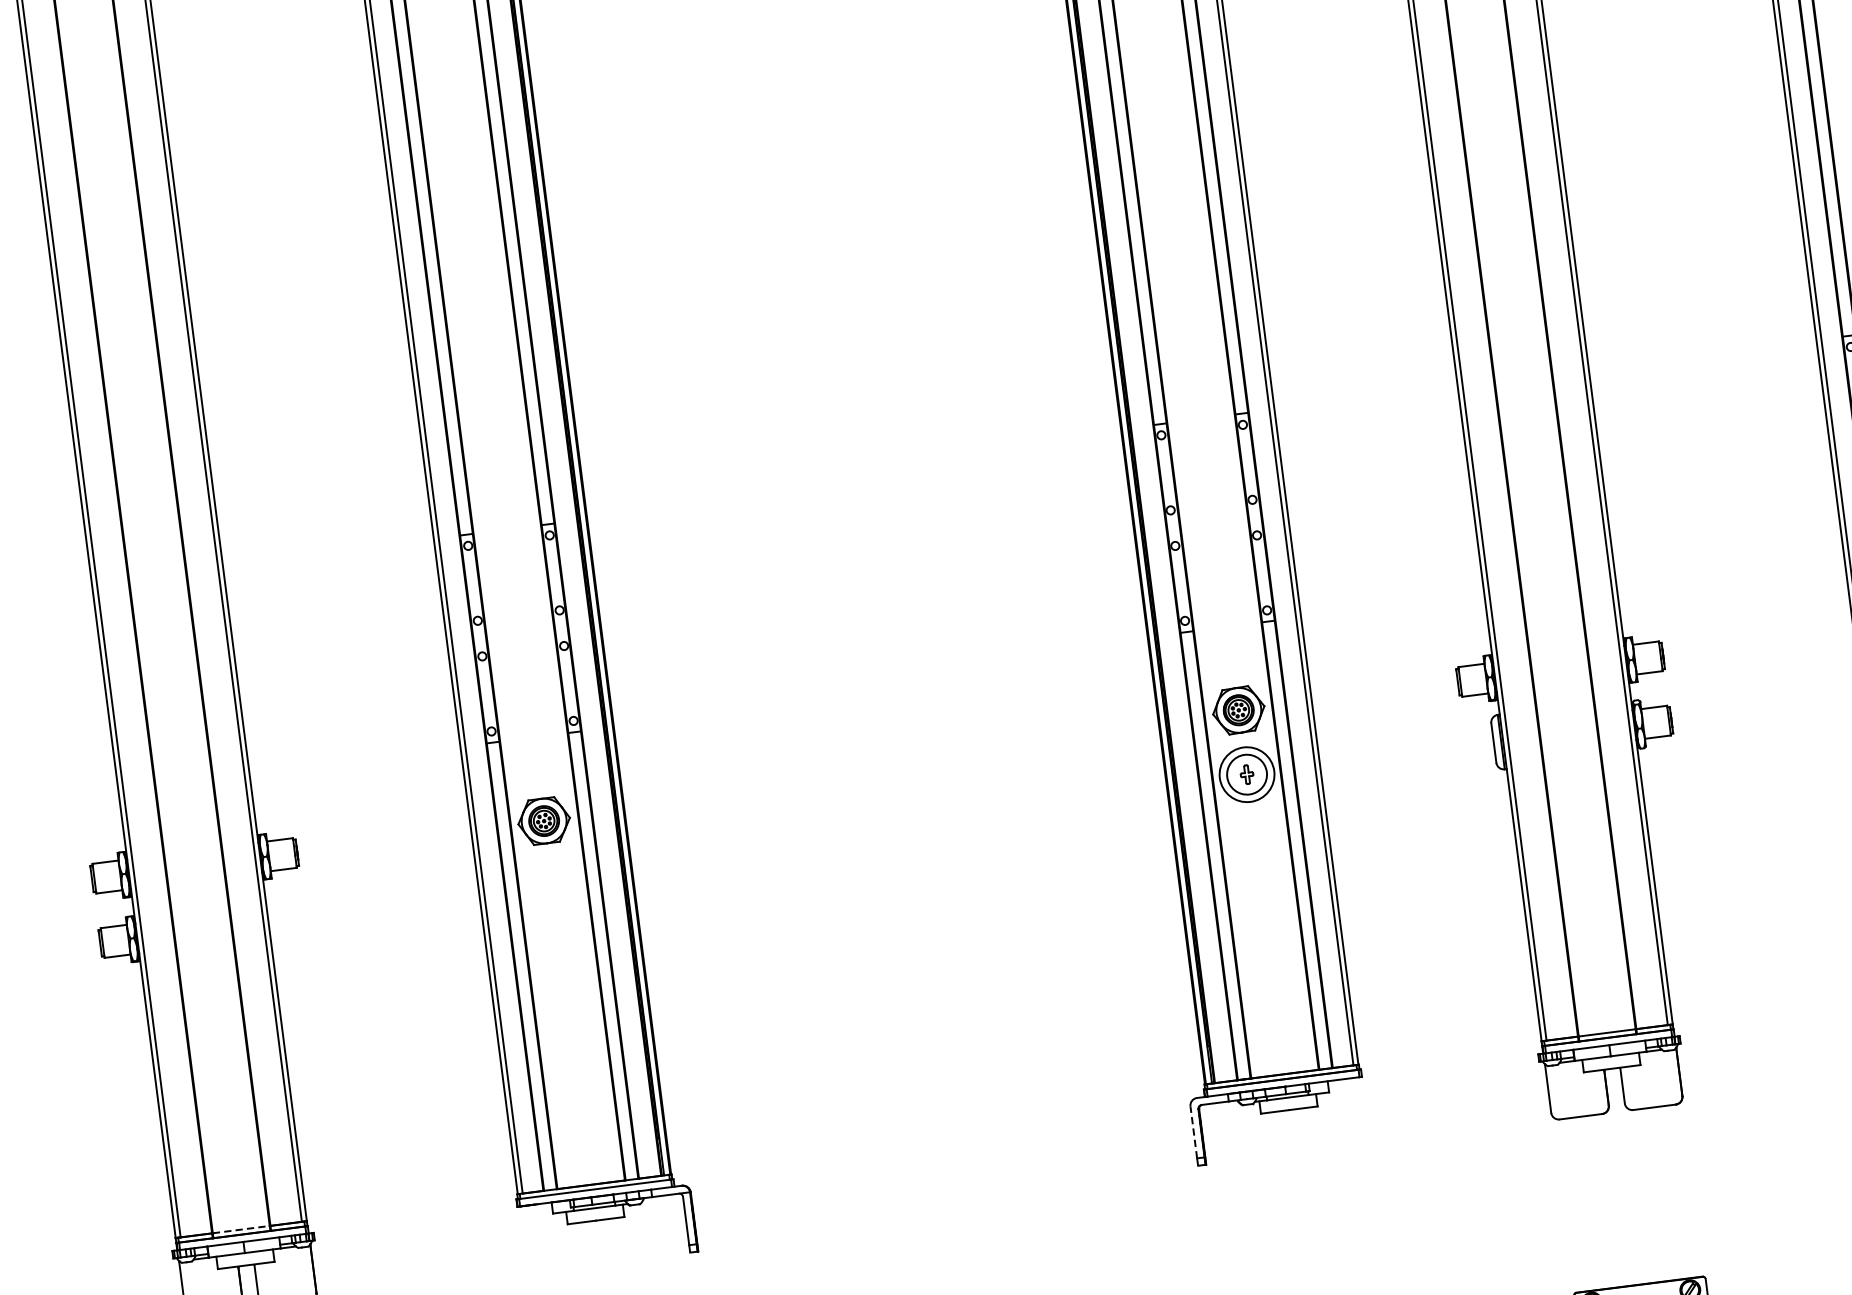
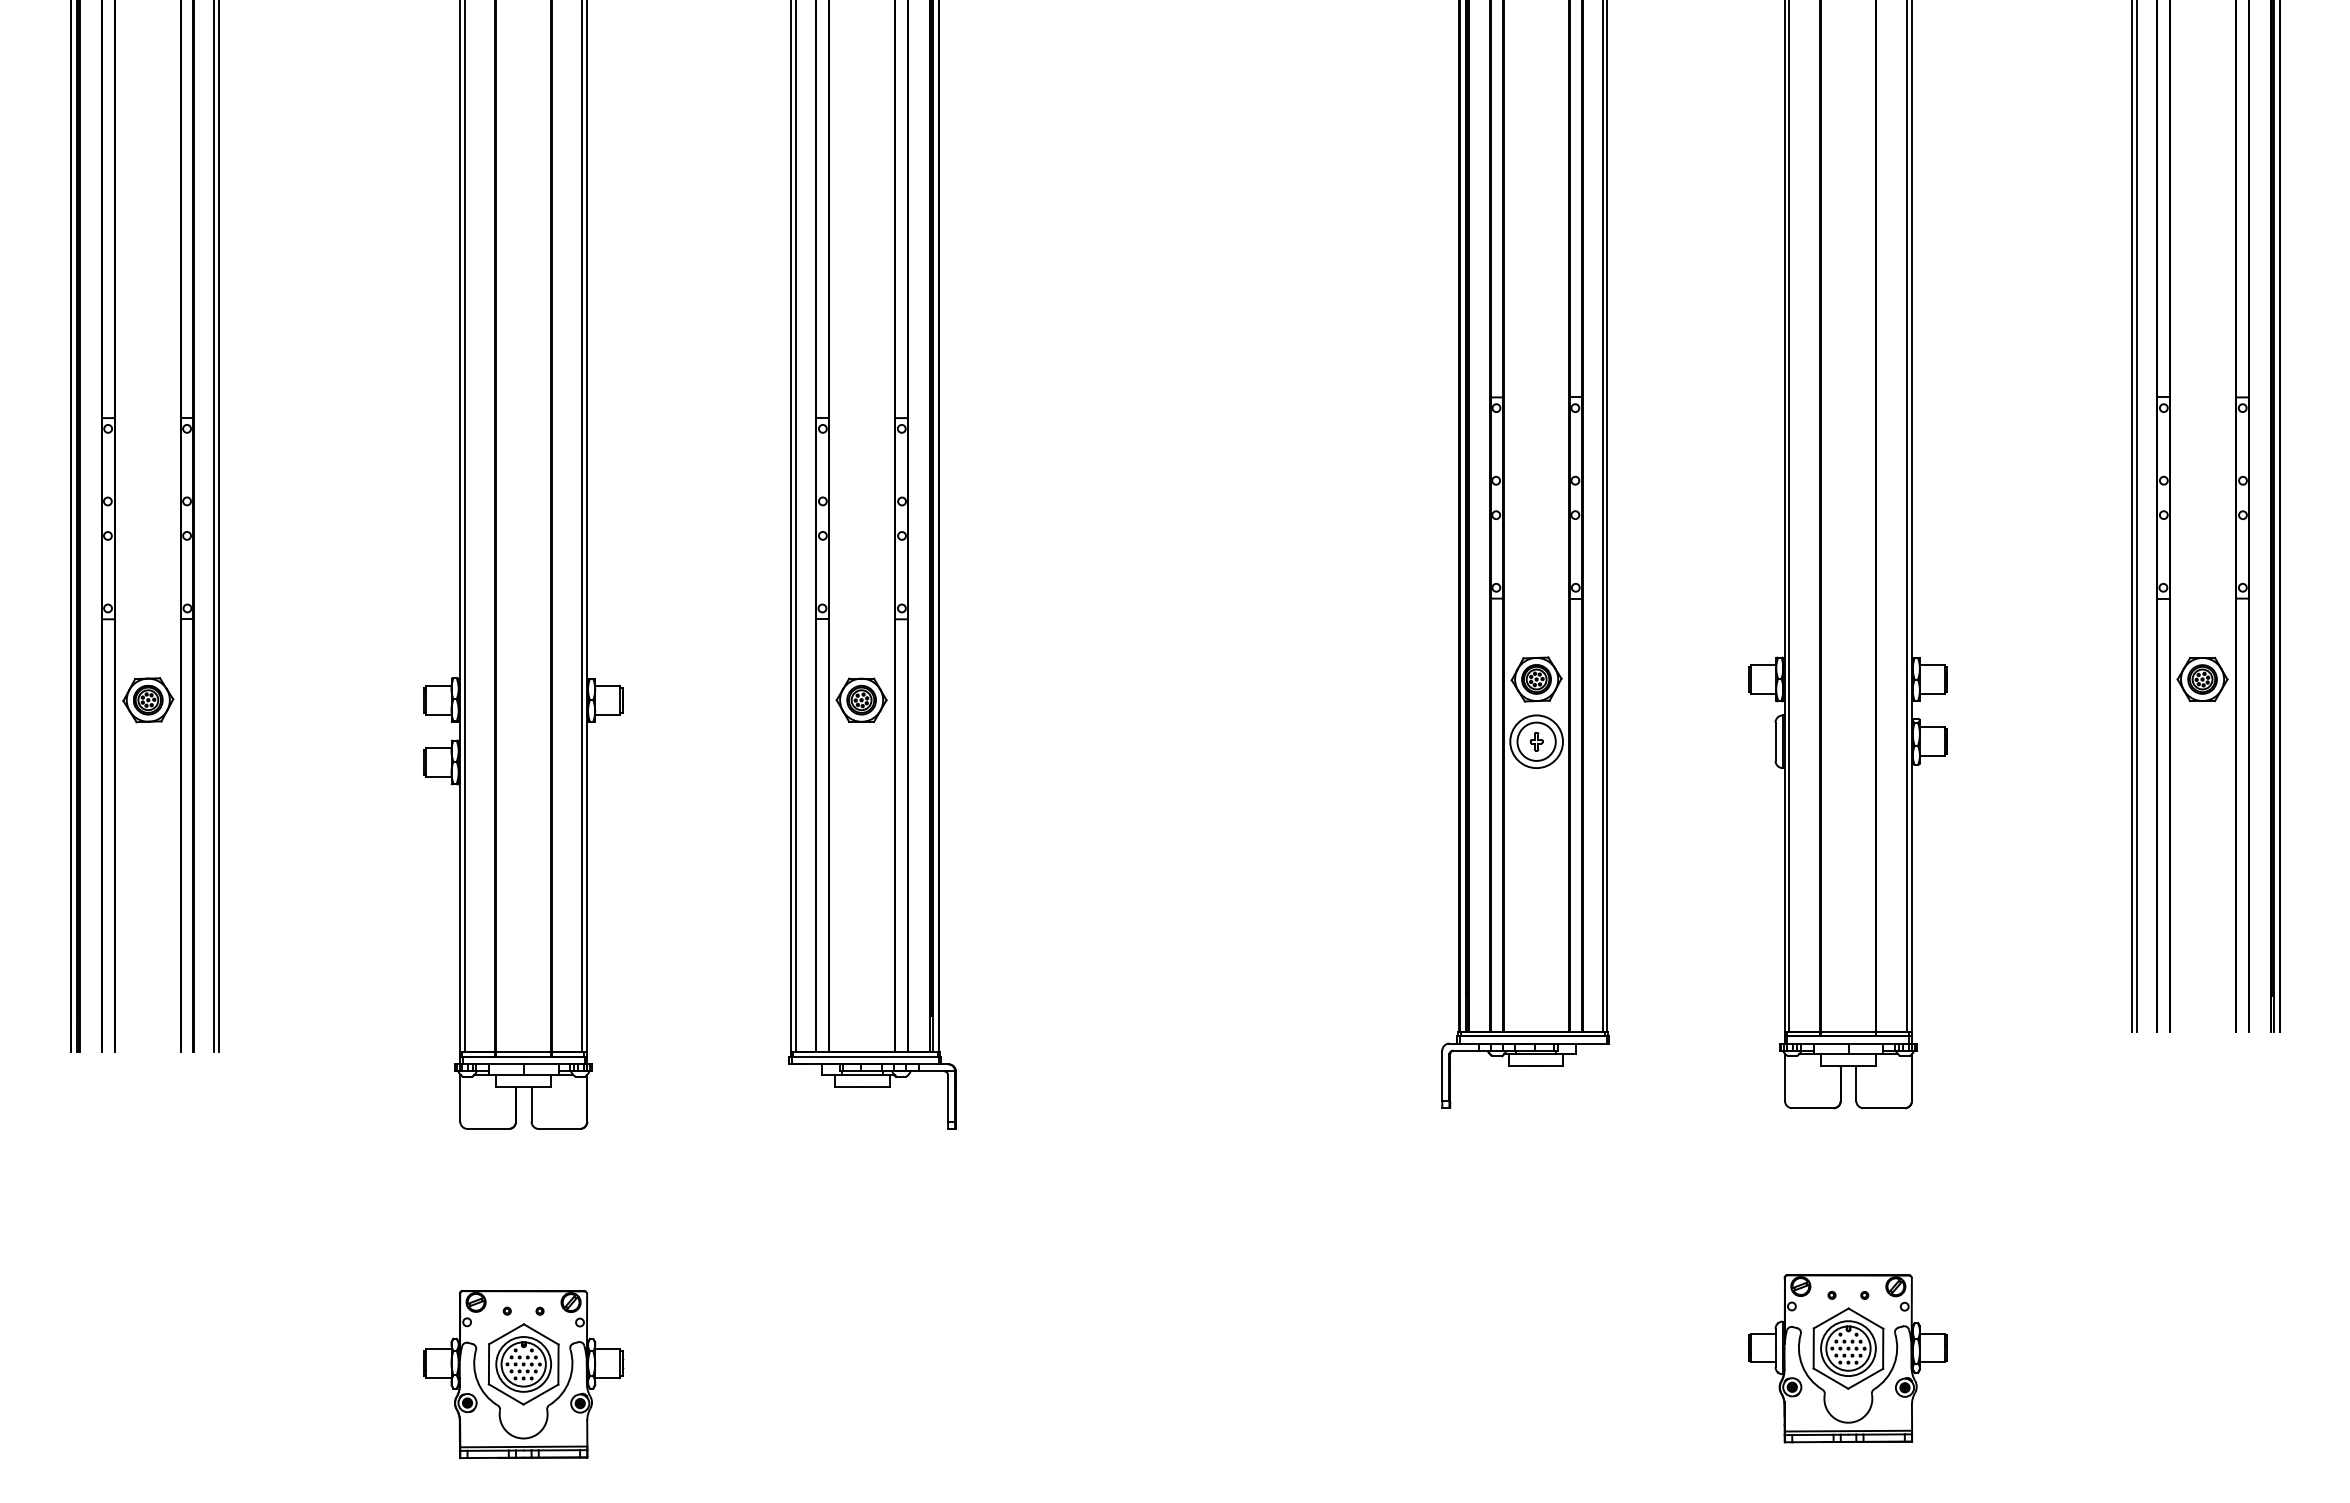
line: (1193, 1131) -> (1442, 1075), dashed -> solid
line: (241, 1229) -> (523, 1052), dashed -> solid

